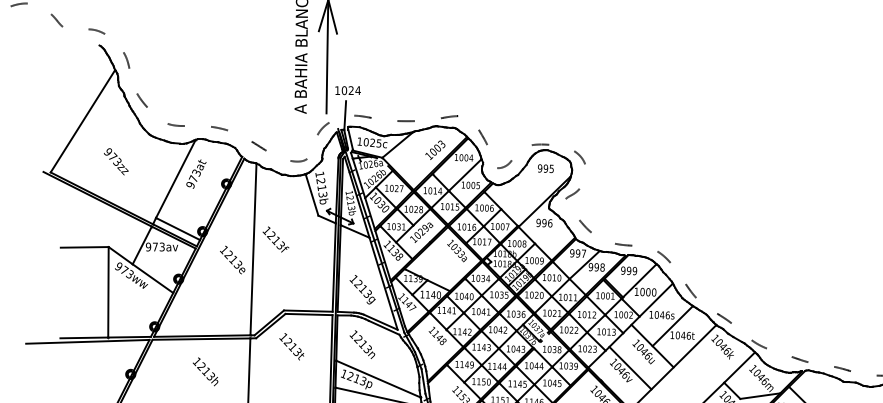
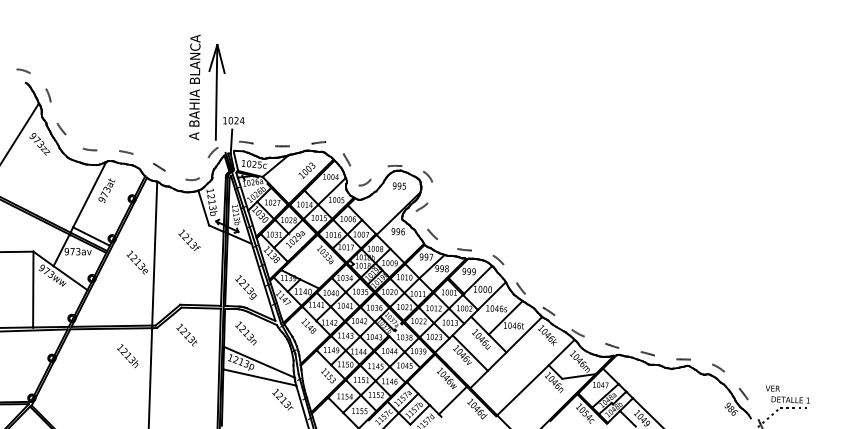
text: (115, 162) -> (39, 144), moved
text: (275, 239) -> (189, 240), moved
text: (205, 371) -> (127, 355), moved

